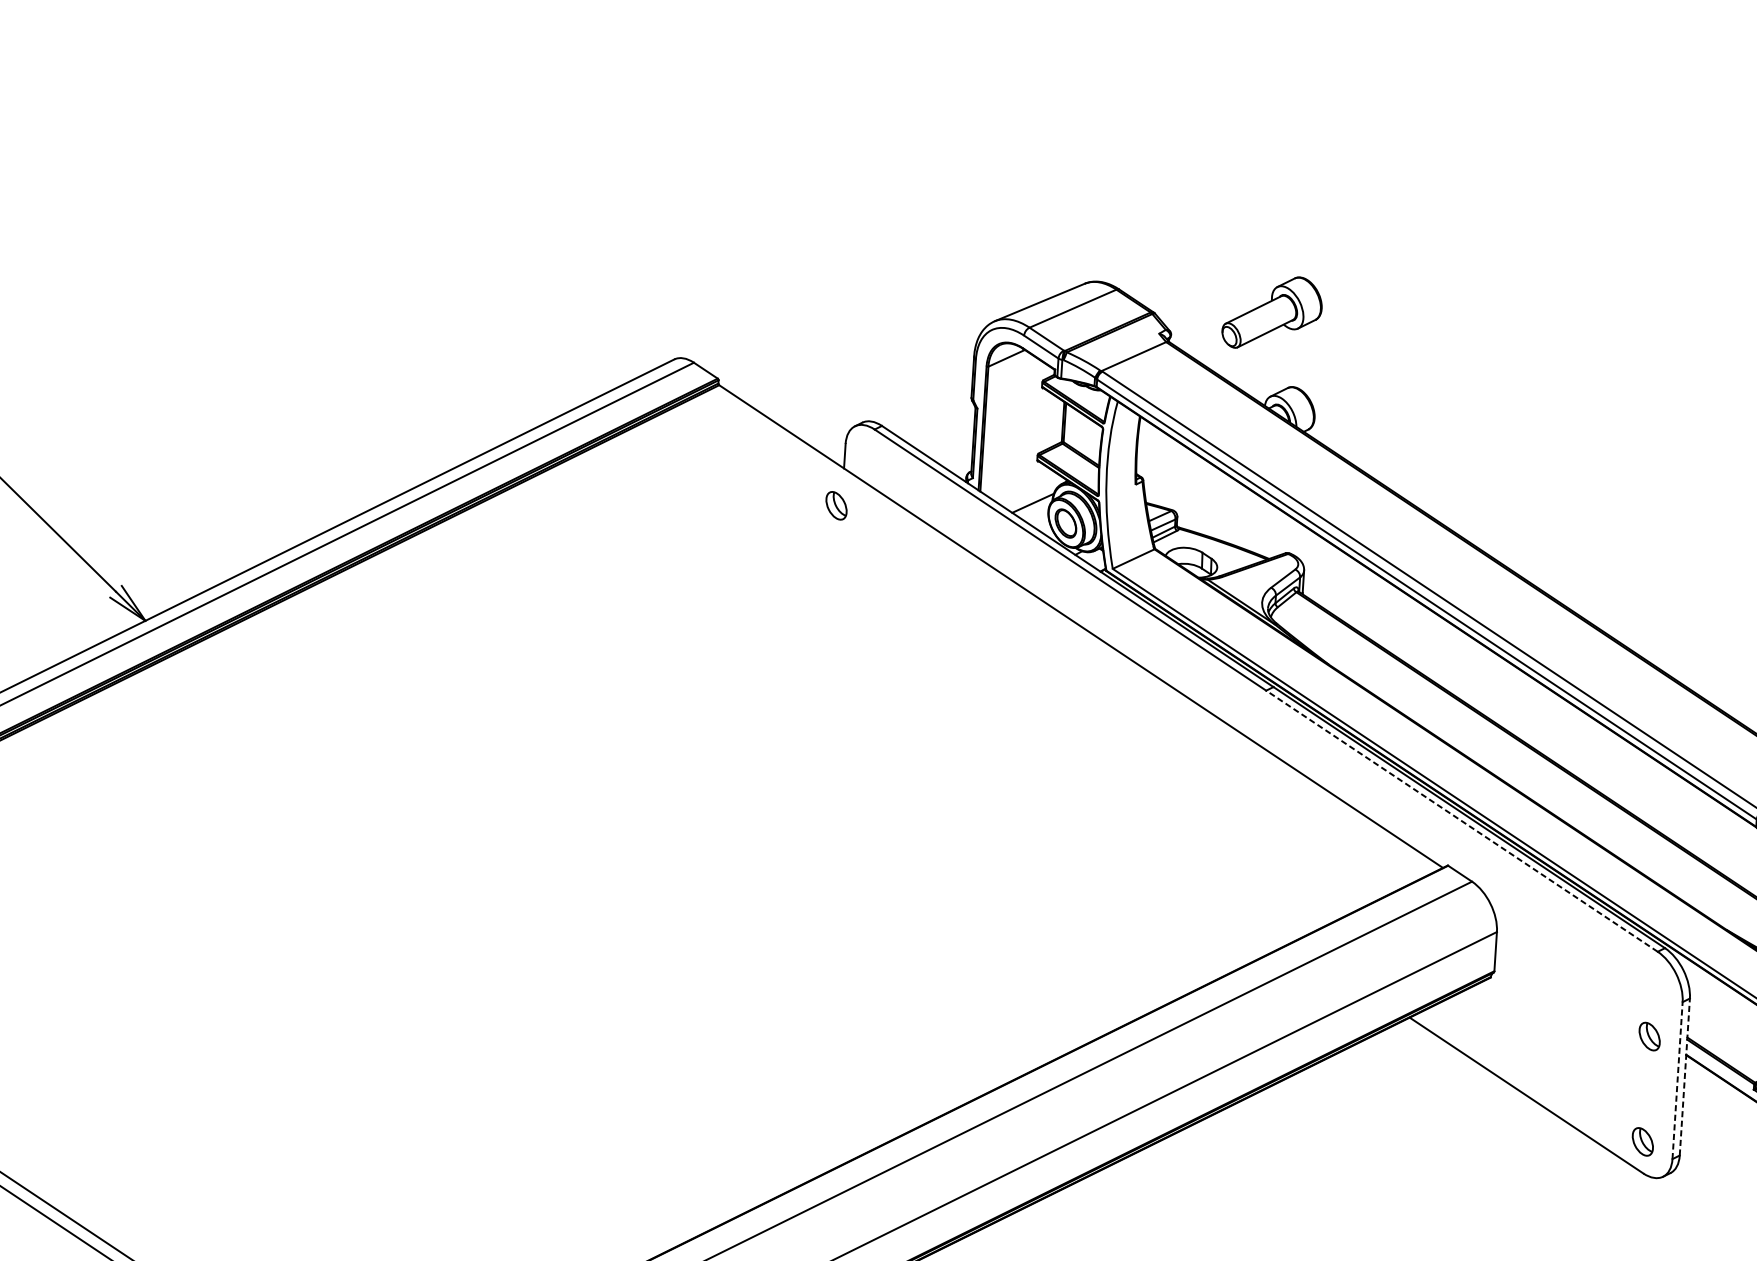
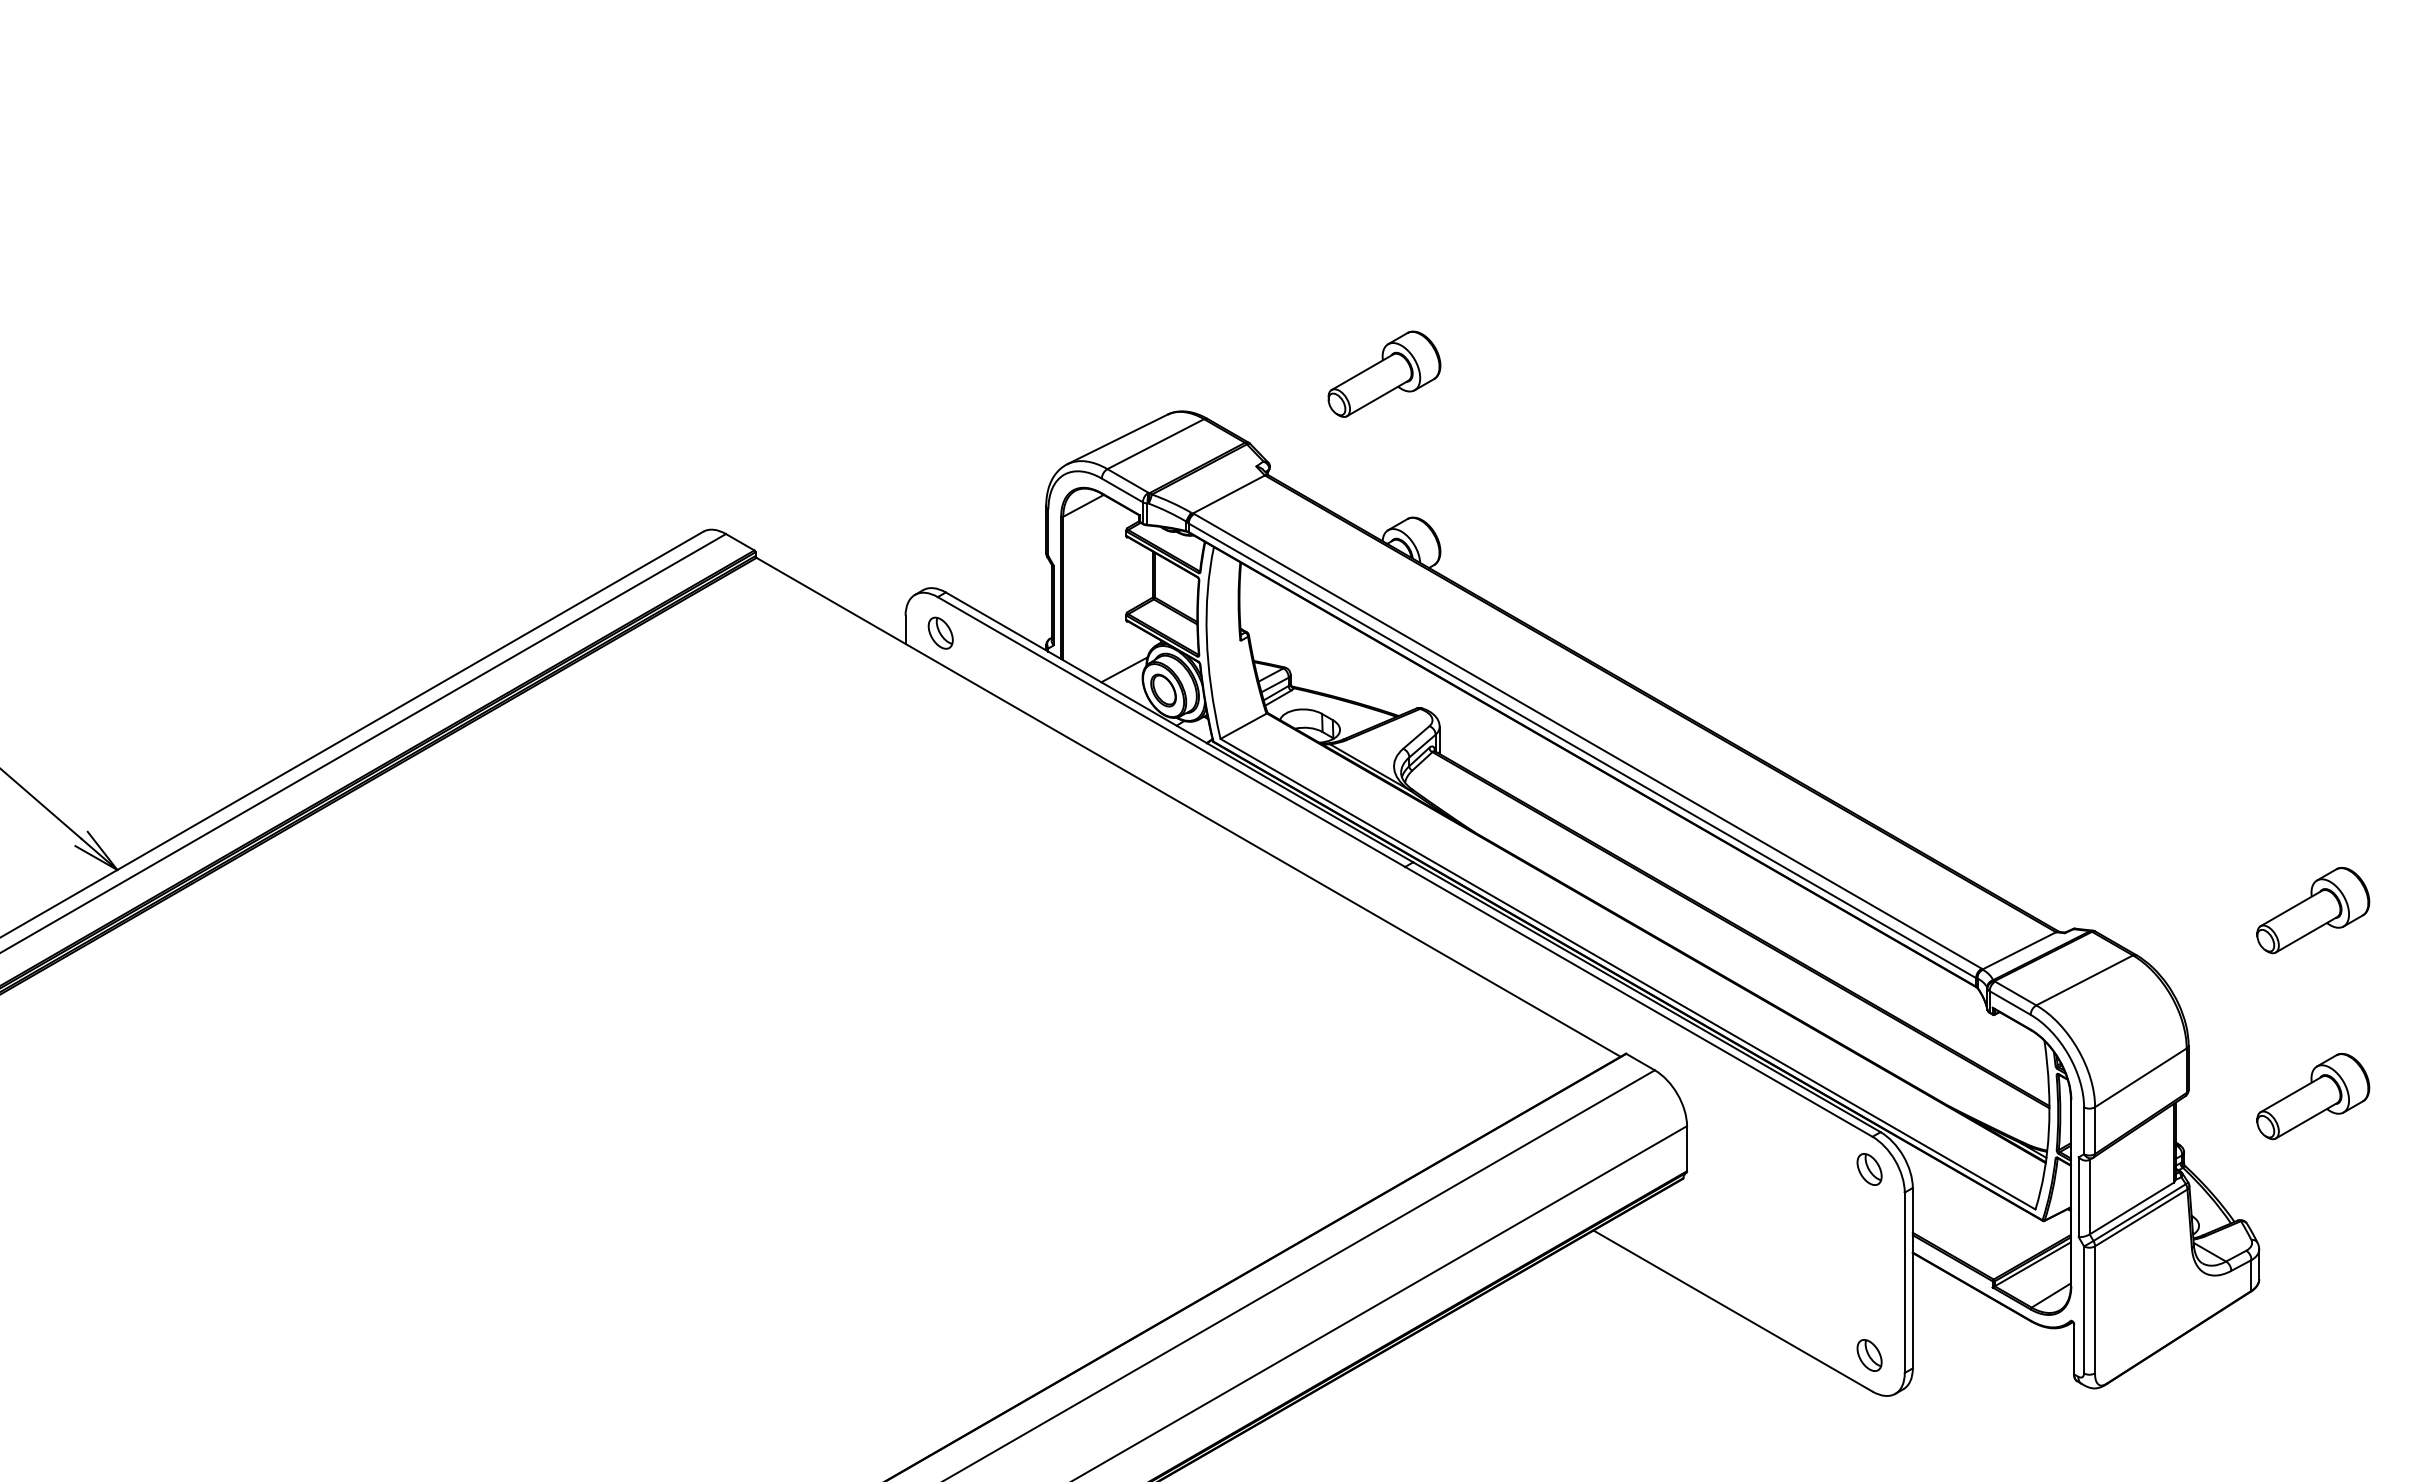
part: (1272, 312) -> (1384, 373), moved
part: (836, 505) -> (940, 632), moved
line: (1461, 820) -> (1638, 1001), dashed -> solid
part: (1649, 1036) -> (1869, 1169), moved
line: (1684, 1076) -> (1912, 1277), dashed -> solid
line: (1677, 1080) -> (1904, 1282), dashed -> solid

